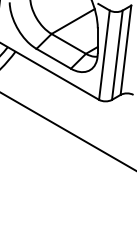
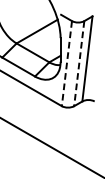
line: (104, 55) -> (67, 63), solid -> dashed
line: (117, 55) -> (79, 63), solid -> dashed

